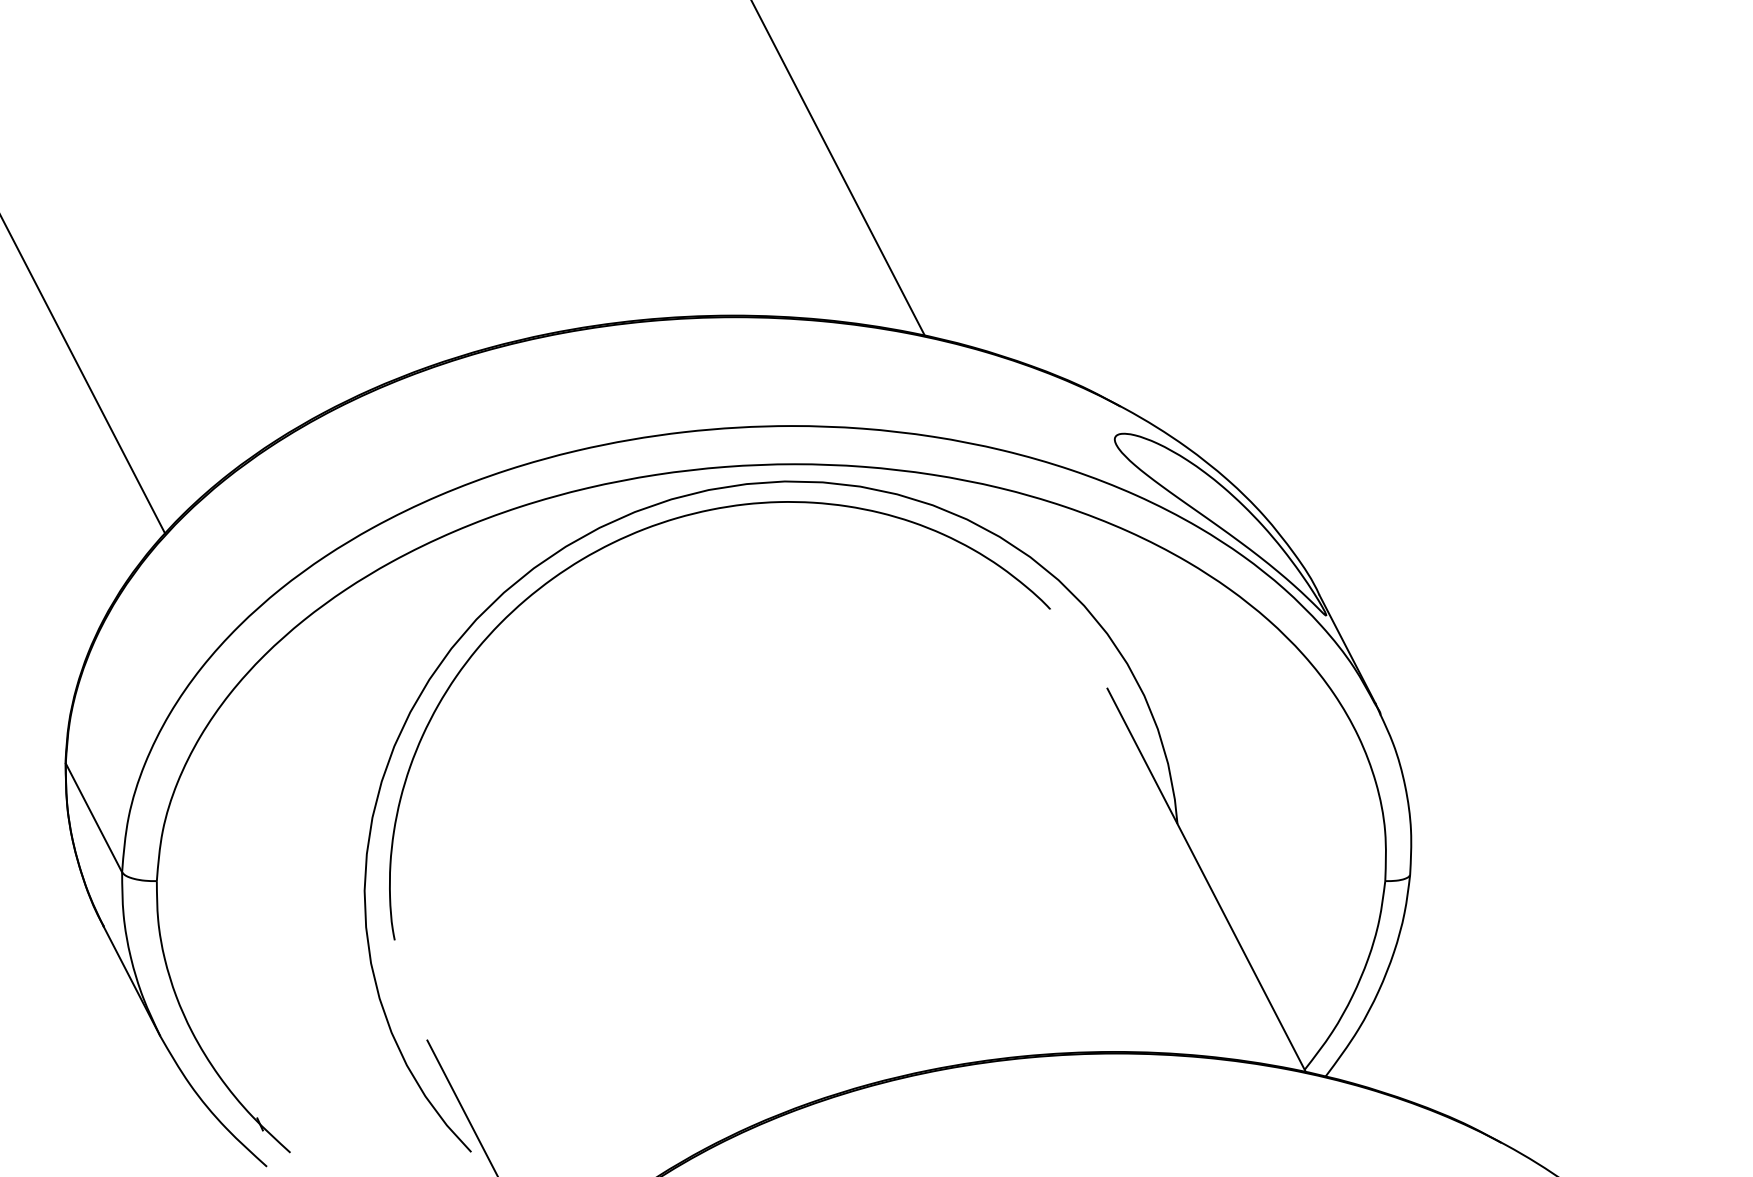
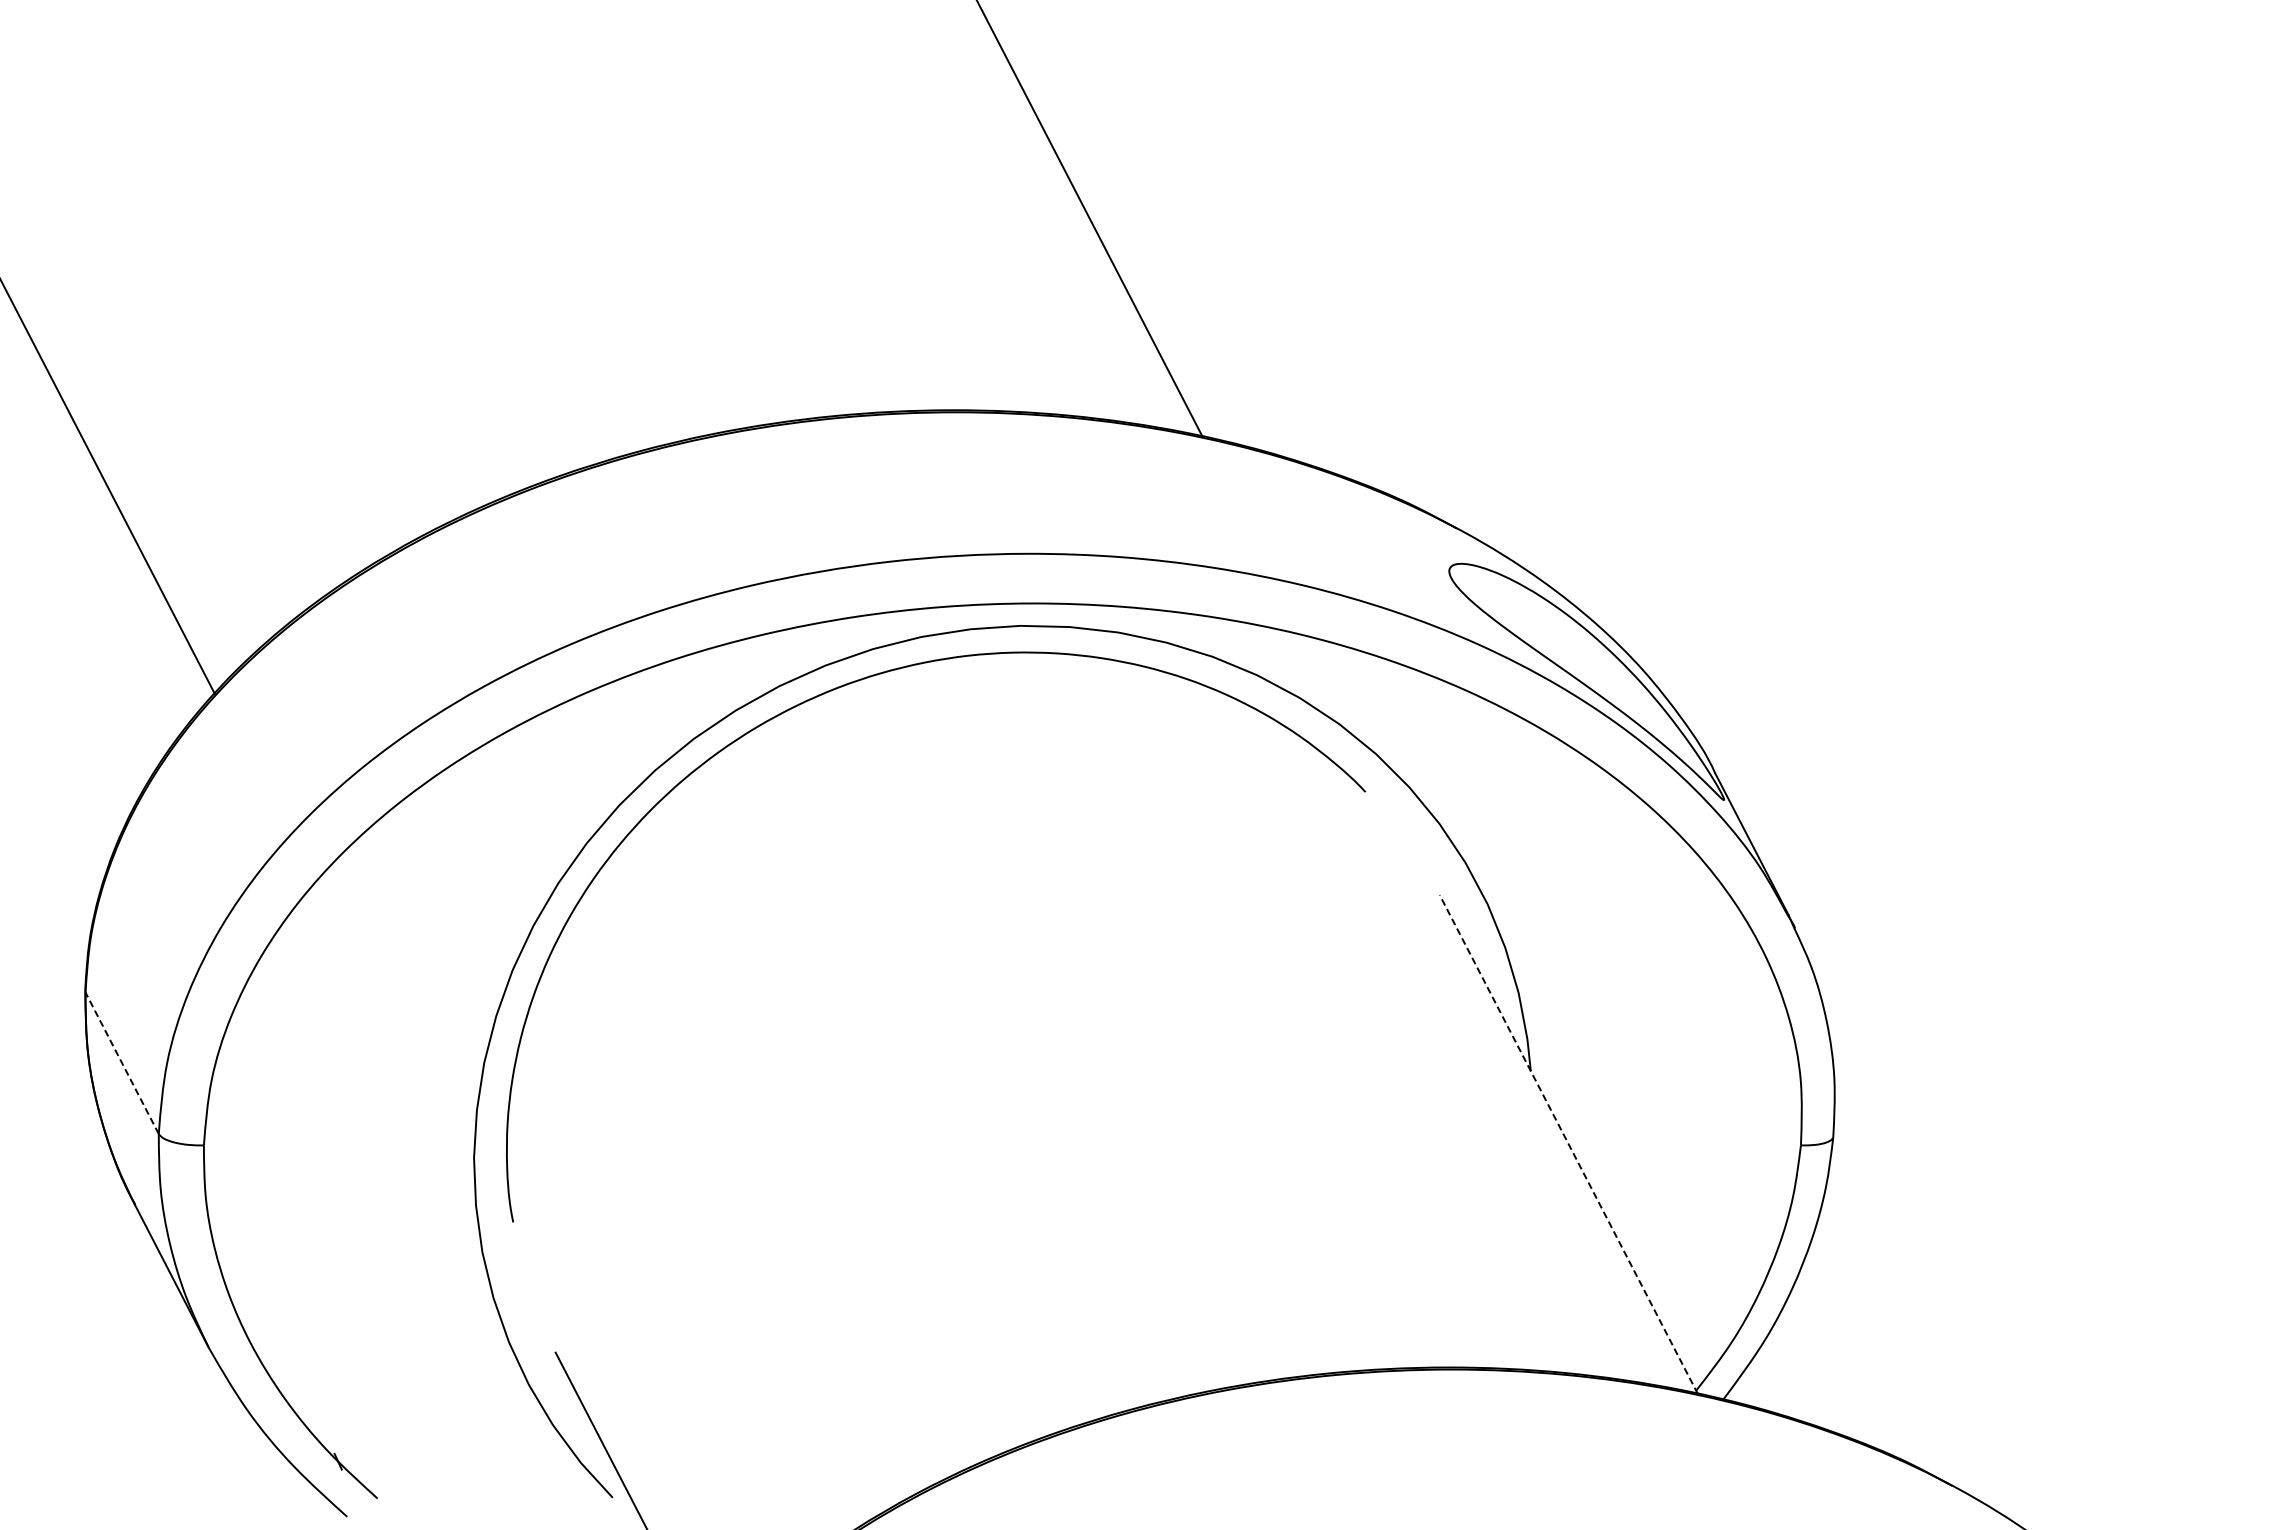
line: (94, 818) -> (122, 1063), solid -> dashed
line: (1206, 880) -> (1568, 1144), solid -> dashed

